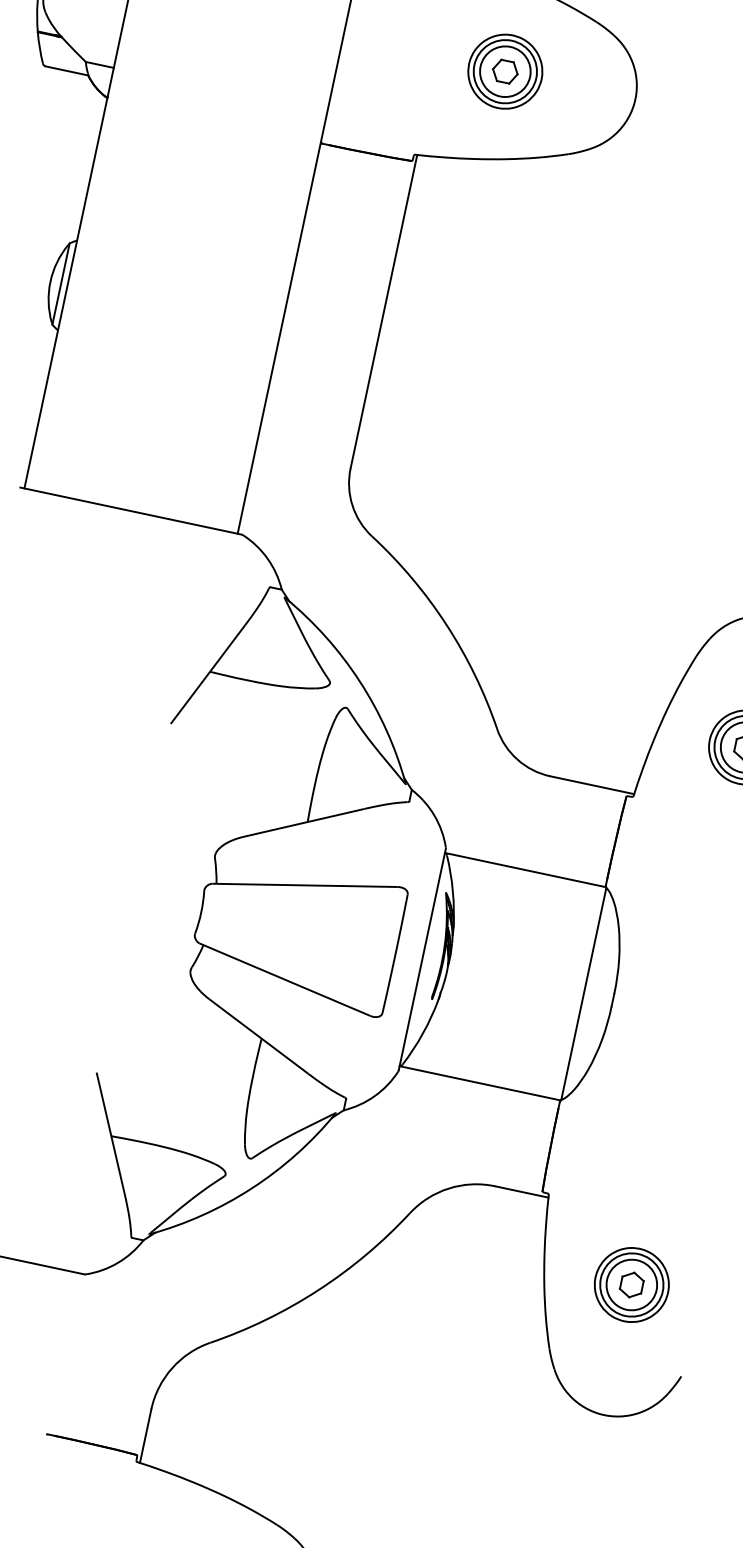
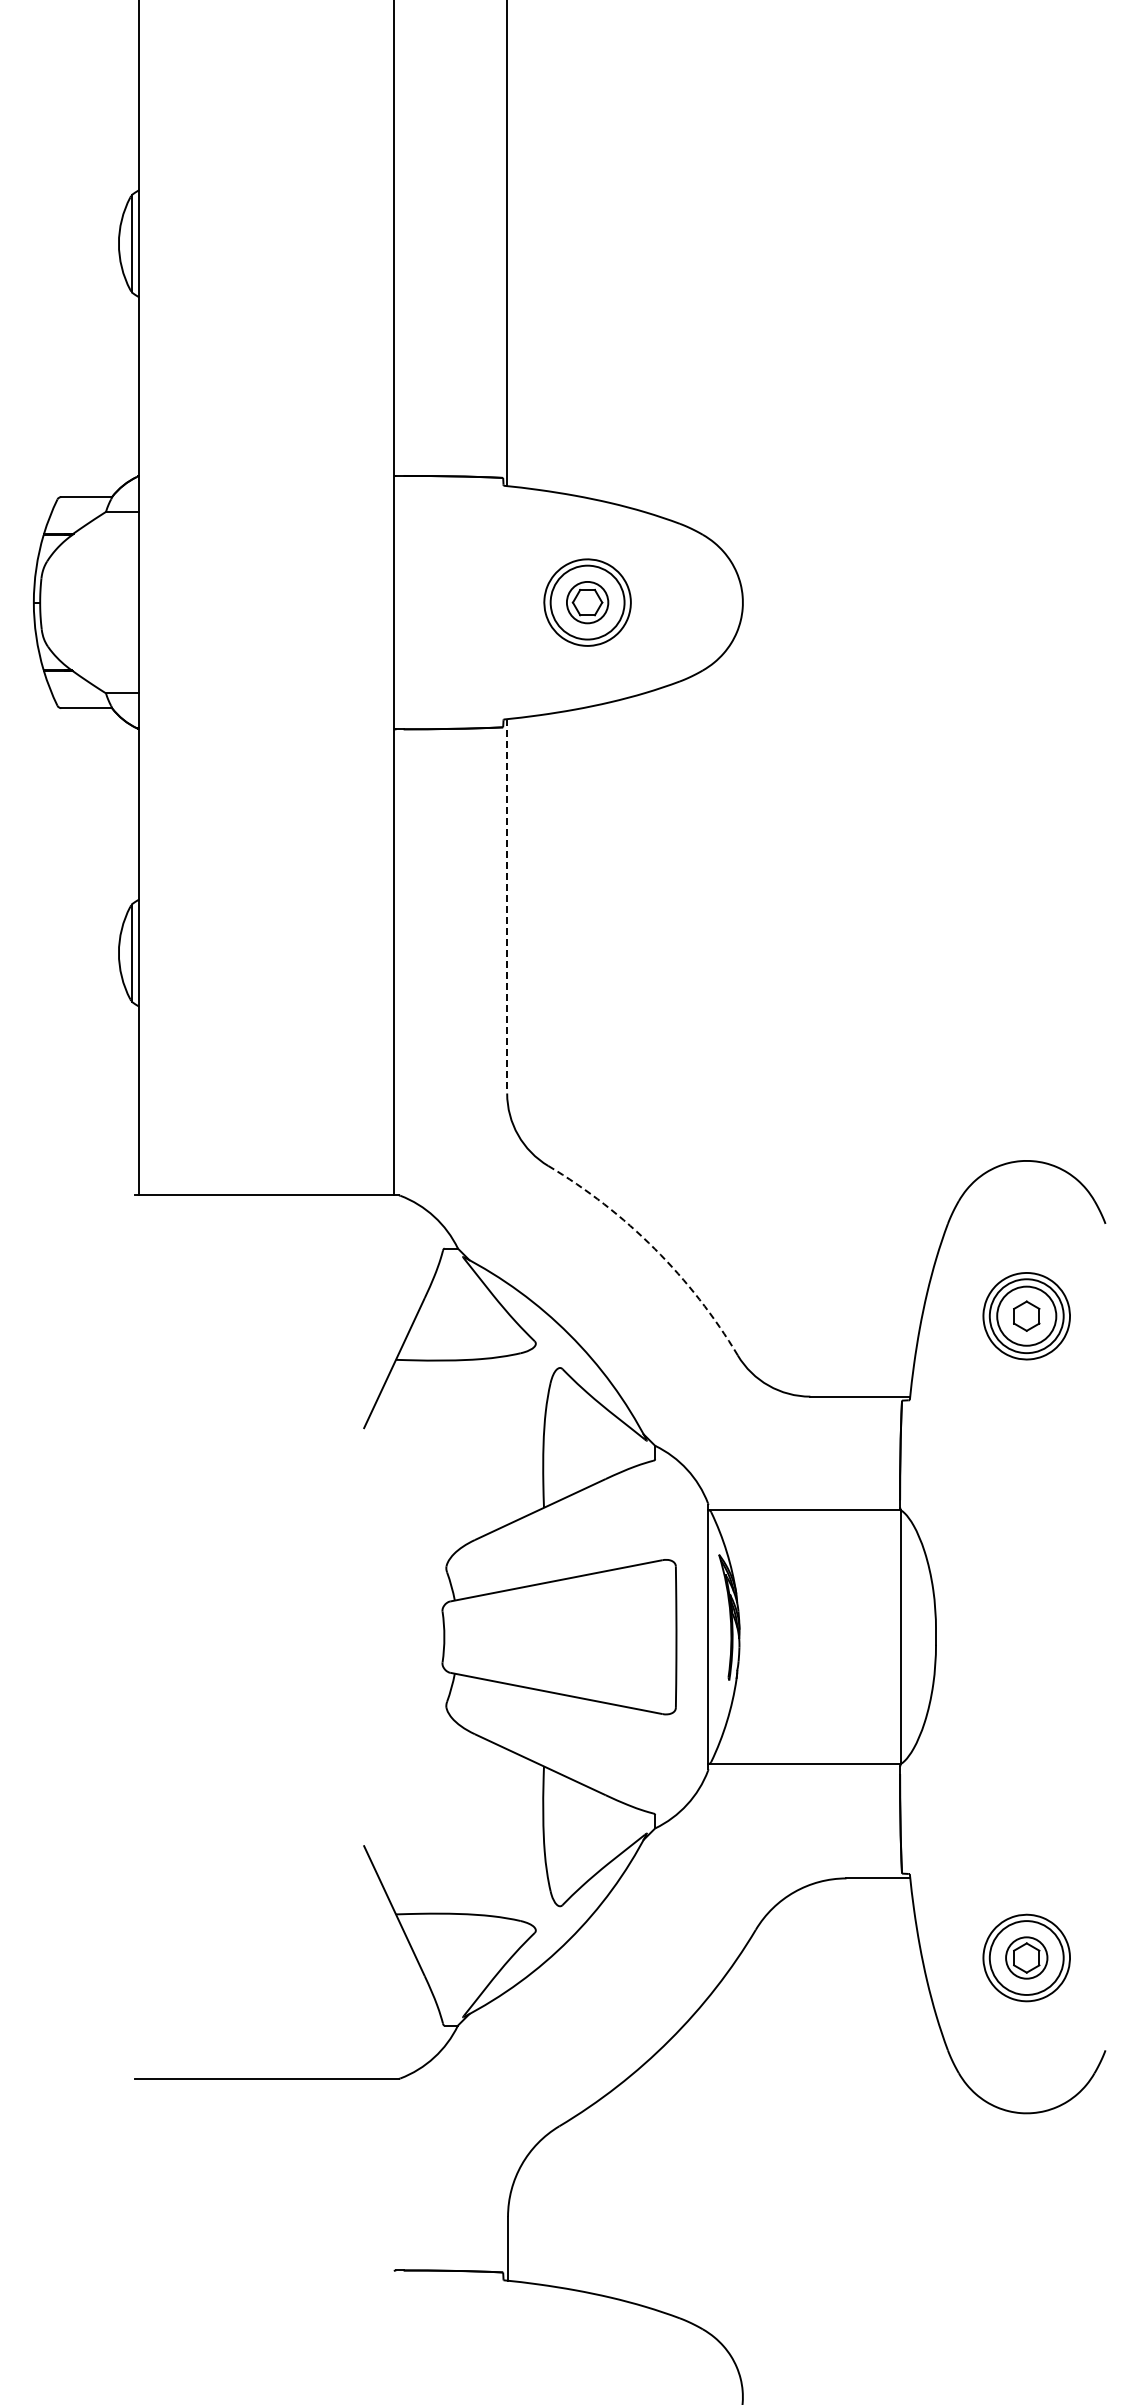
circle: (505, 71) -> (587, 602), size x0.7
line: (384, 311) -> (507, 906), solid -> dashed
arc: (446, 624) -> (654, 1248), solid -> dashed
circle: (631, 1284) -> (1026, 1957), size x0.7

